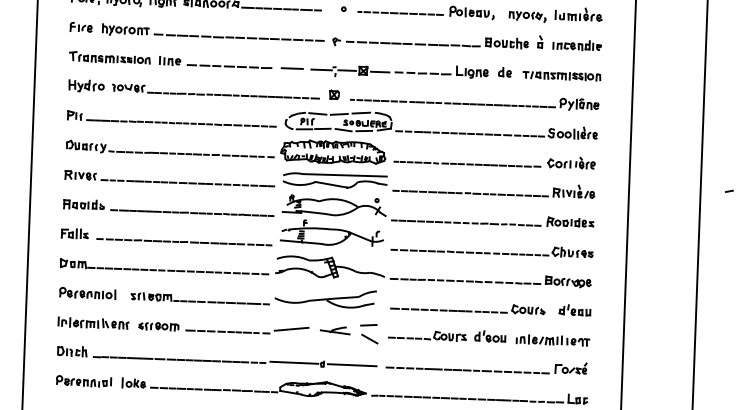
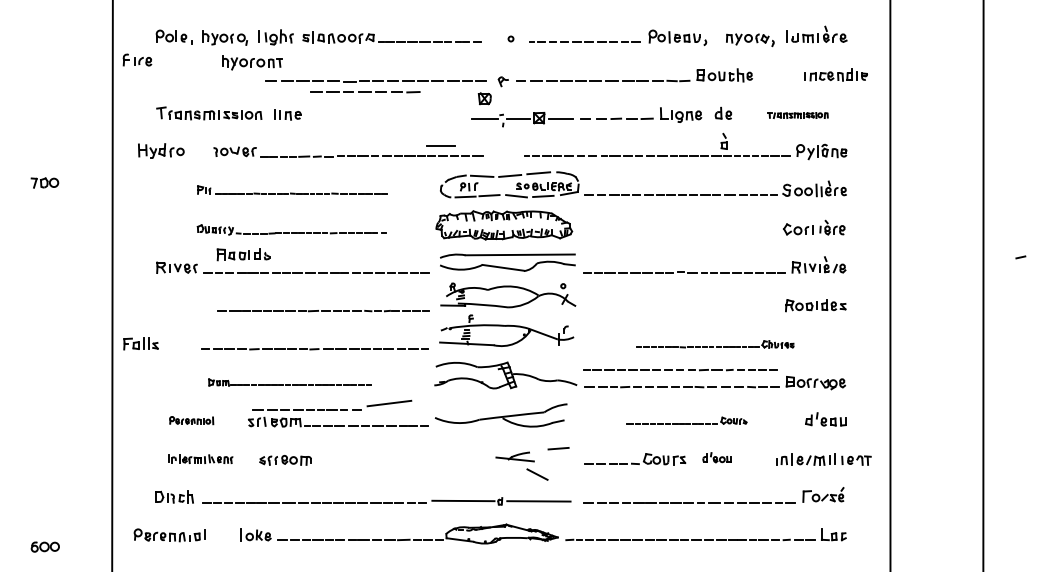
part: (81, 26) -> (137, 59), moved
part: (125, 30) -> (252, 62), moved
part: (539, 41) -> (723, 140), moved
part: (576, 45) -> (835, 74), moved
part: (229, 66) -> (365, 92), moved
line: (292, 68) -> (440, 145), moved
part: (561, 76) -> (797, 115), size x0.6
part: (86, 85) -> (161, 150), moved
part: (334, 94) -> (484, 98), moved
part: (171, 118) -> (292, 189), size x0.7
part: (169, 149) -> (291, 229), size x0.7
part: (467, 164) -> (678, 234), removed
part: (83, 204) -> (243, 254), moved
part: (466, 223) -> (680, 370), moved
part: (74, 233) -> (140, 343), moved
part: (491, 249) -> (714, 344), size x0.6
part: (163, 266) -> (289, 382), size x0.6
part: (87, 293) -> (191, 420), size x0.6
part: (467, 307) -> (686, 420), size x0.6
part: (93, 322) -> (200, 458), size x0.7
part: (247, 328) -> (332, 404), moved
part: (489, 336) -> (716, 457), size x0.7
line: (369, 339) -> (537, 474), moved
part: (552, 340) -> (823, 459), moved
part: (83, 381) -> (169, 535), moved

